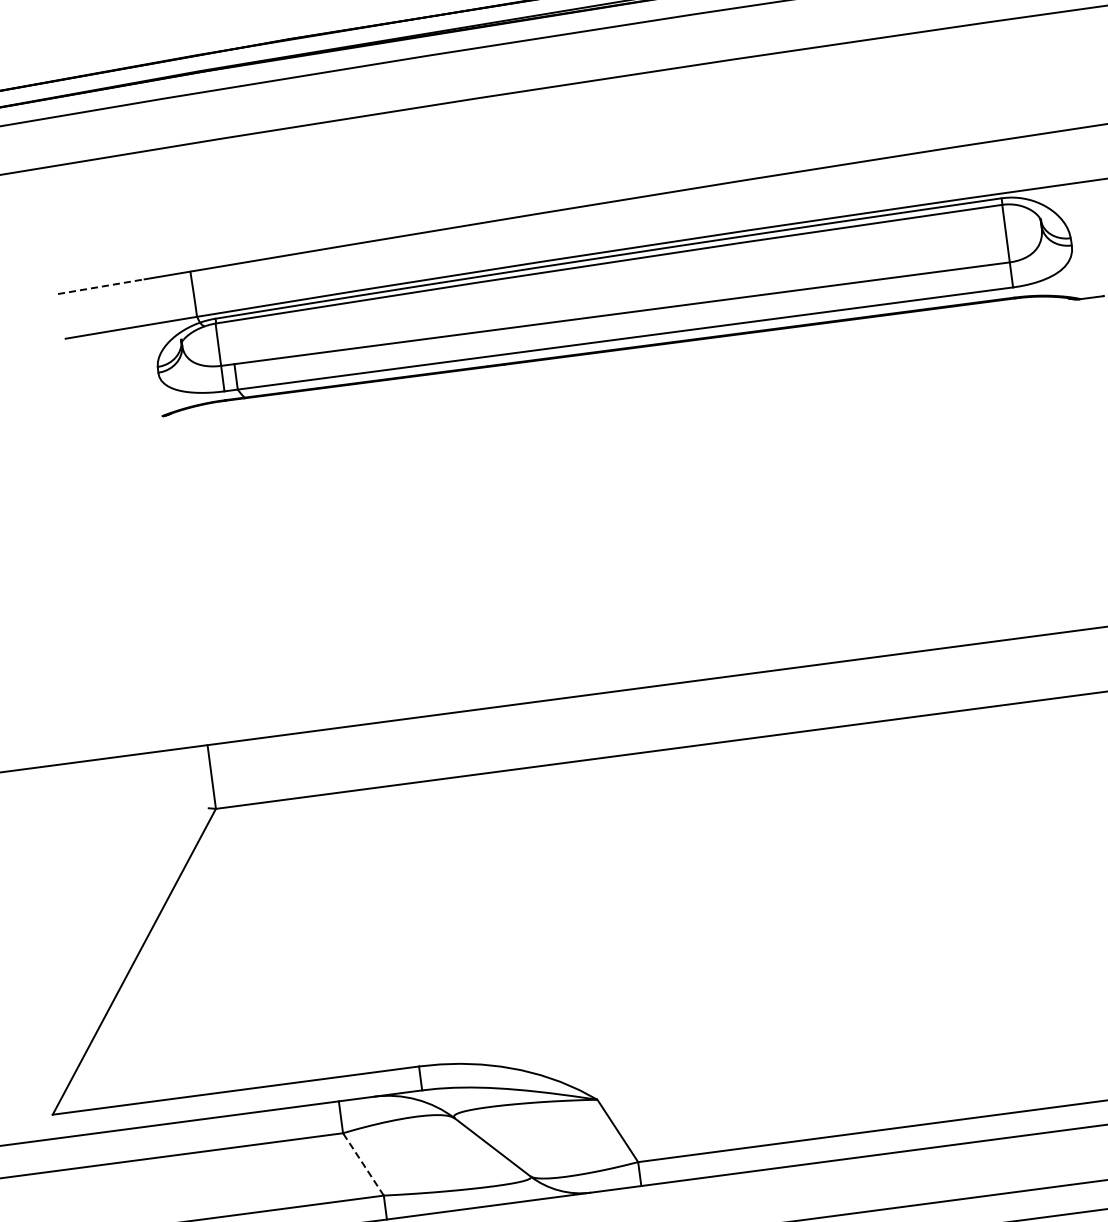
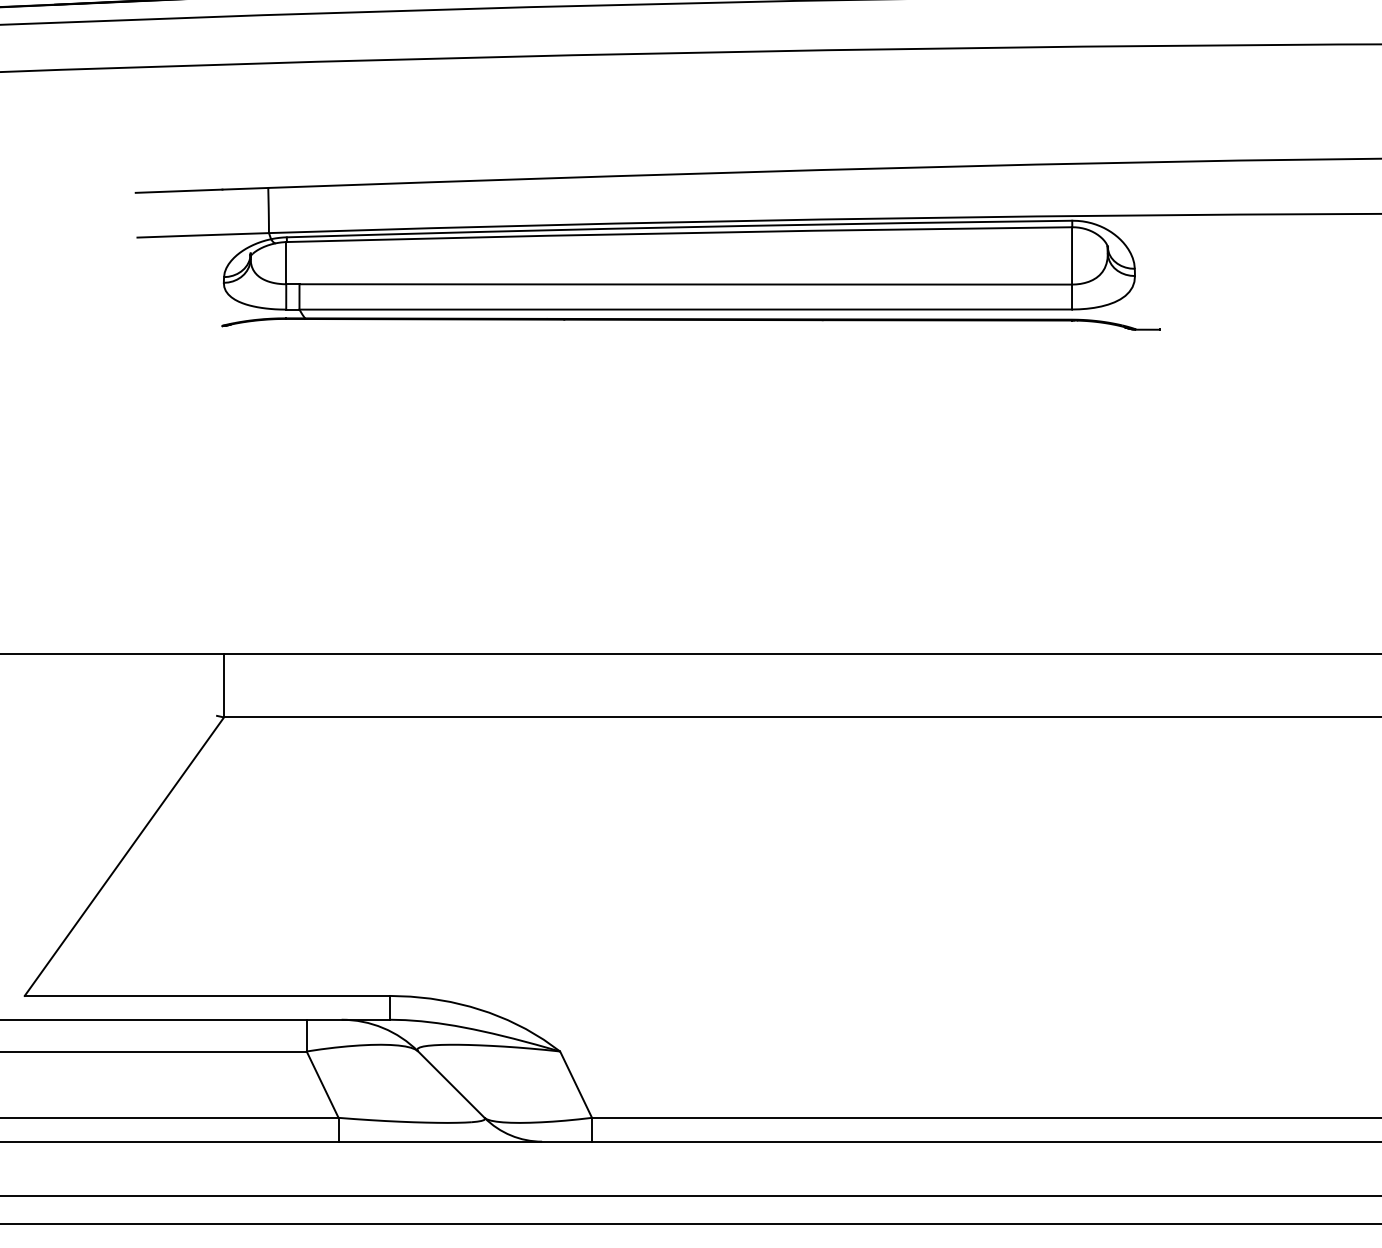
line: (101, 286) -> (179, 191), dashed -> solid
line: (363, 1164) -> (322, 1084), dashed -> solid

